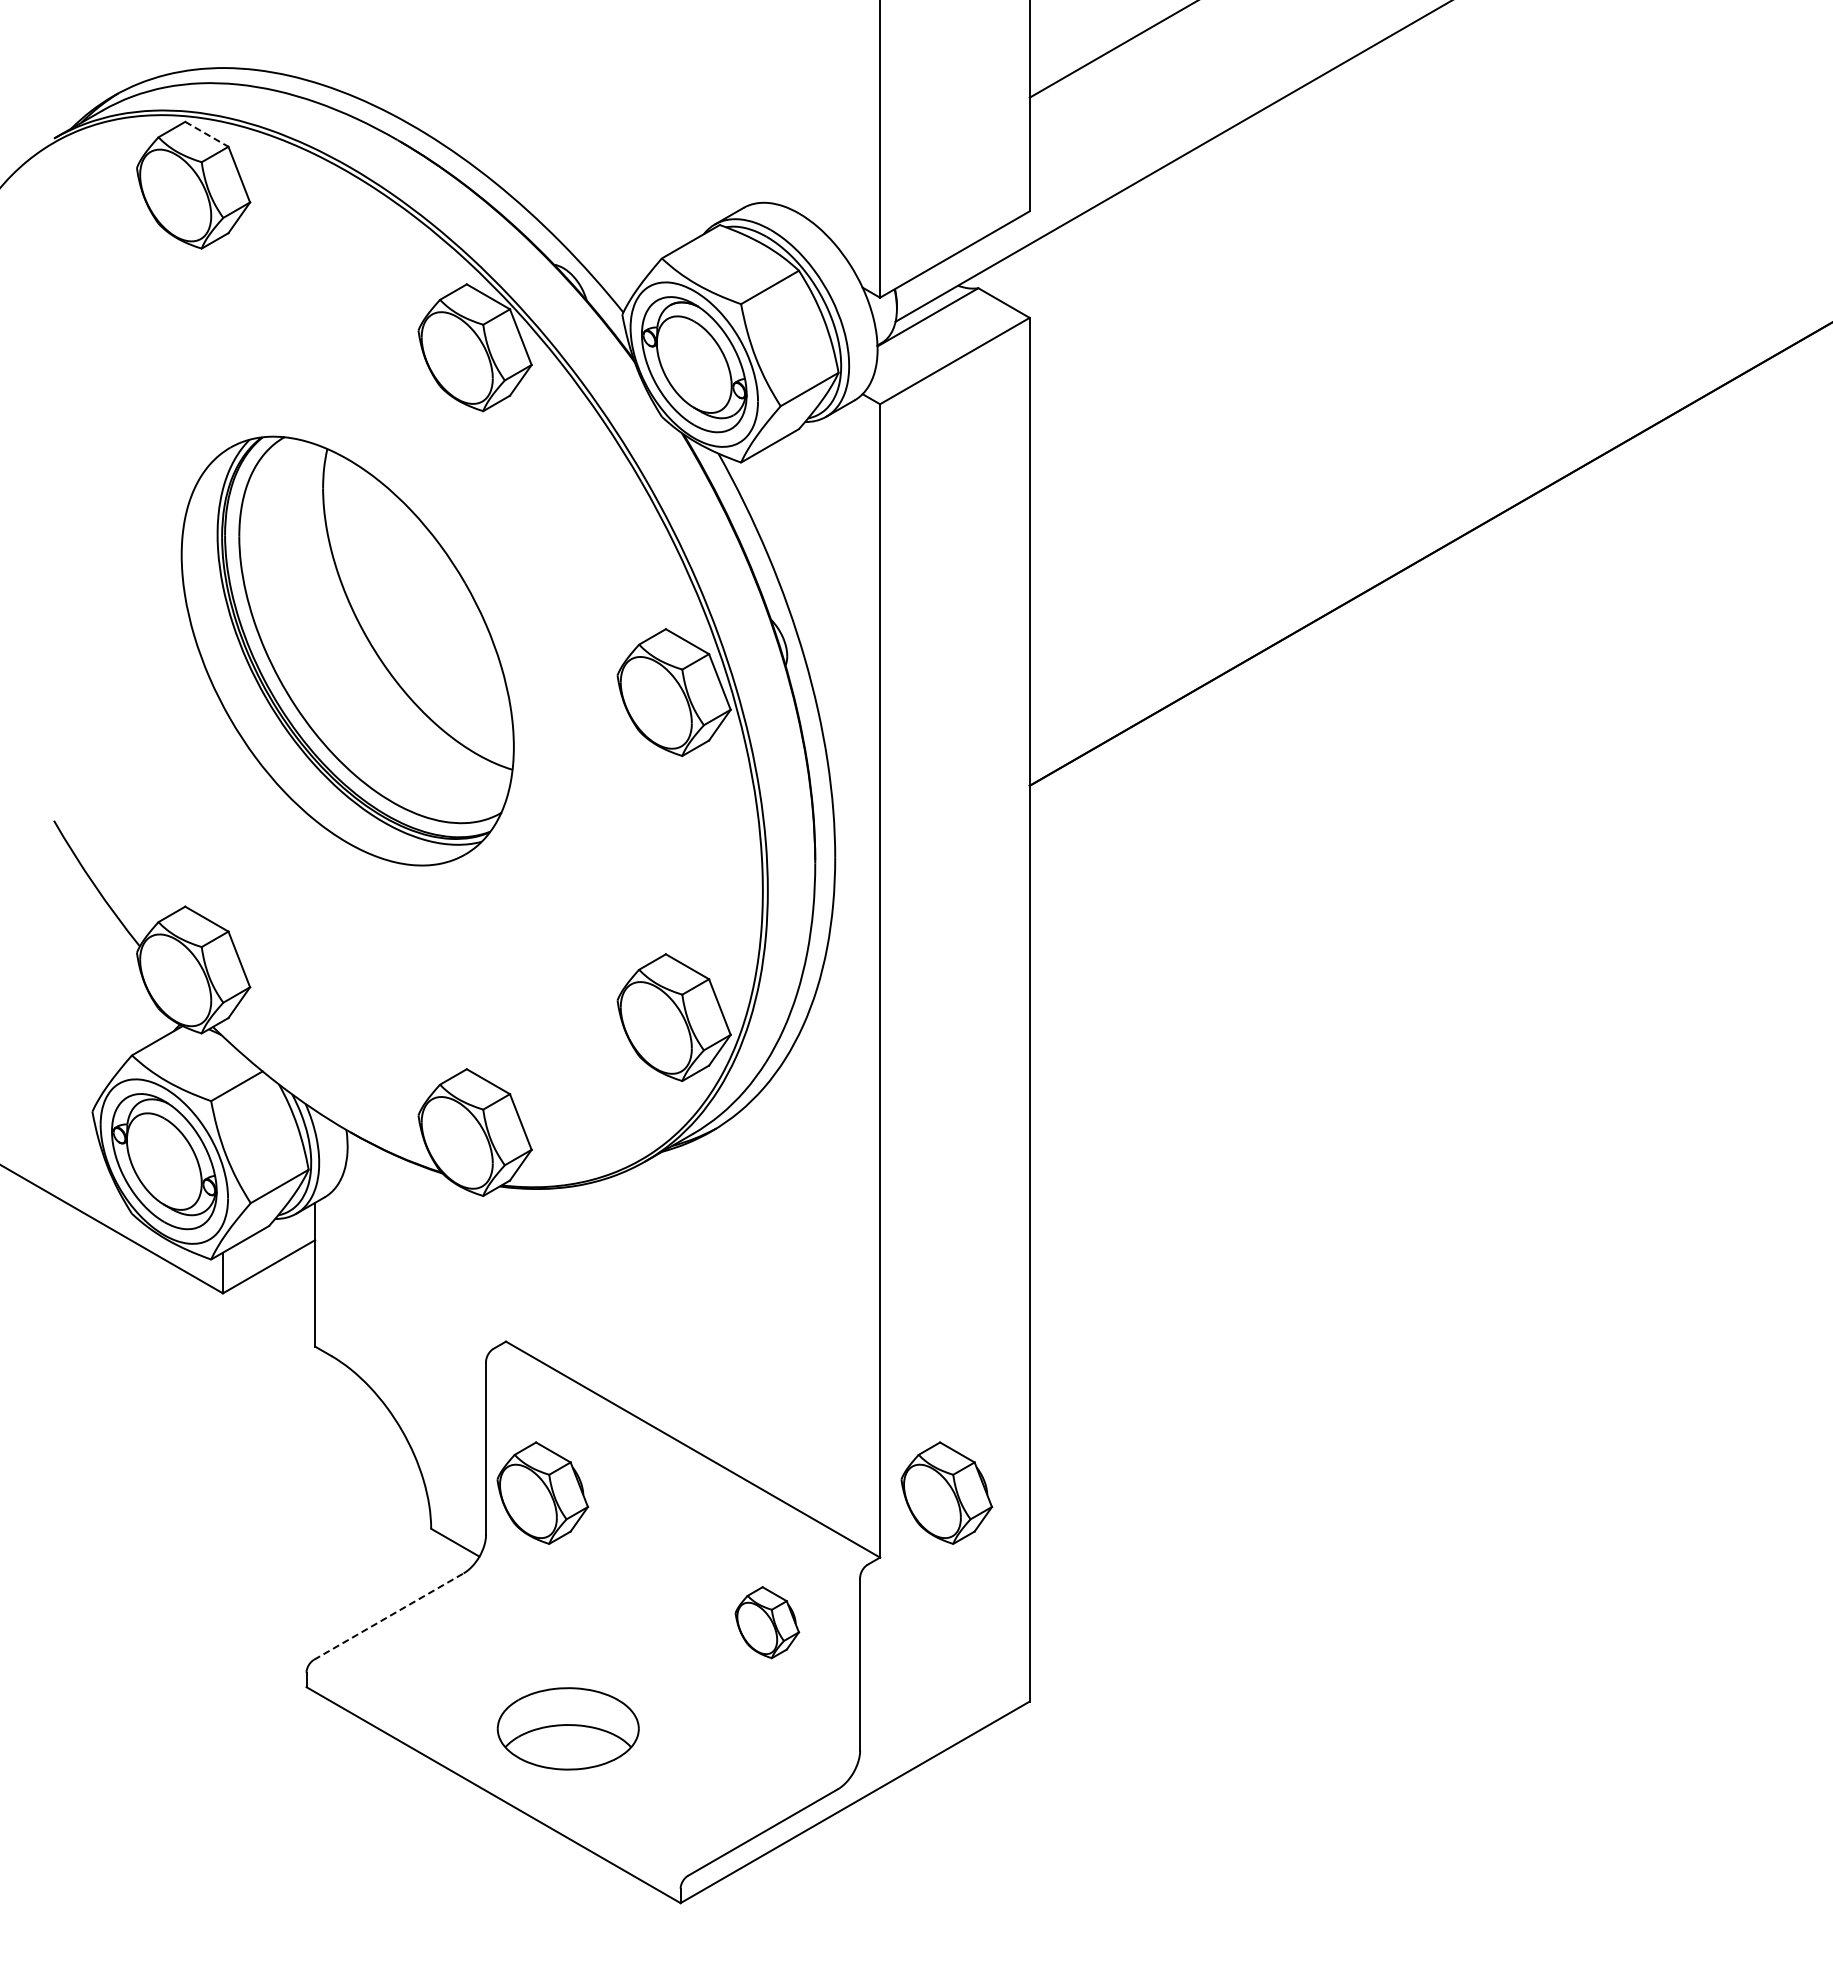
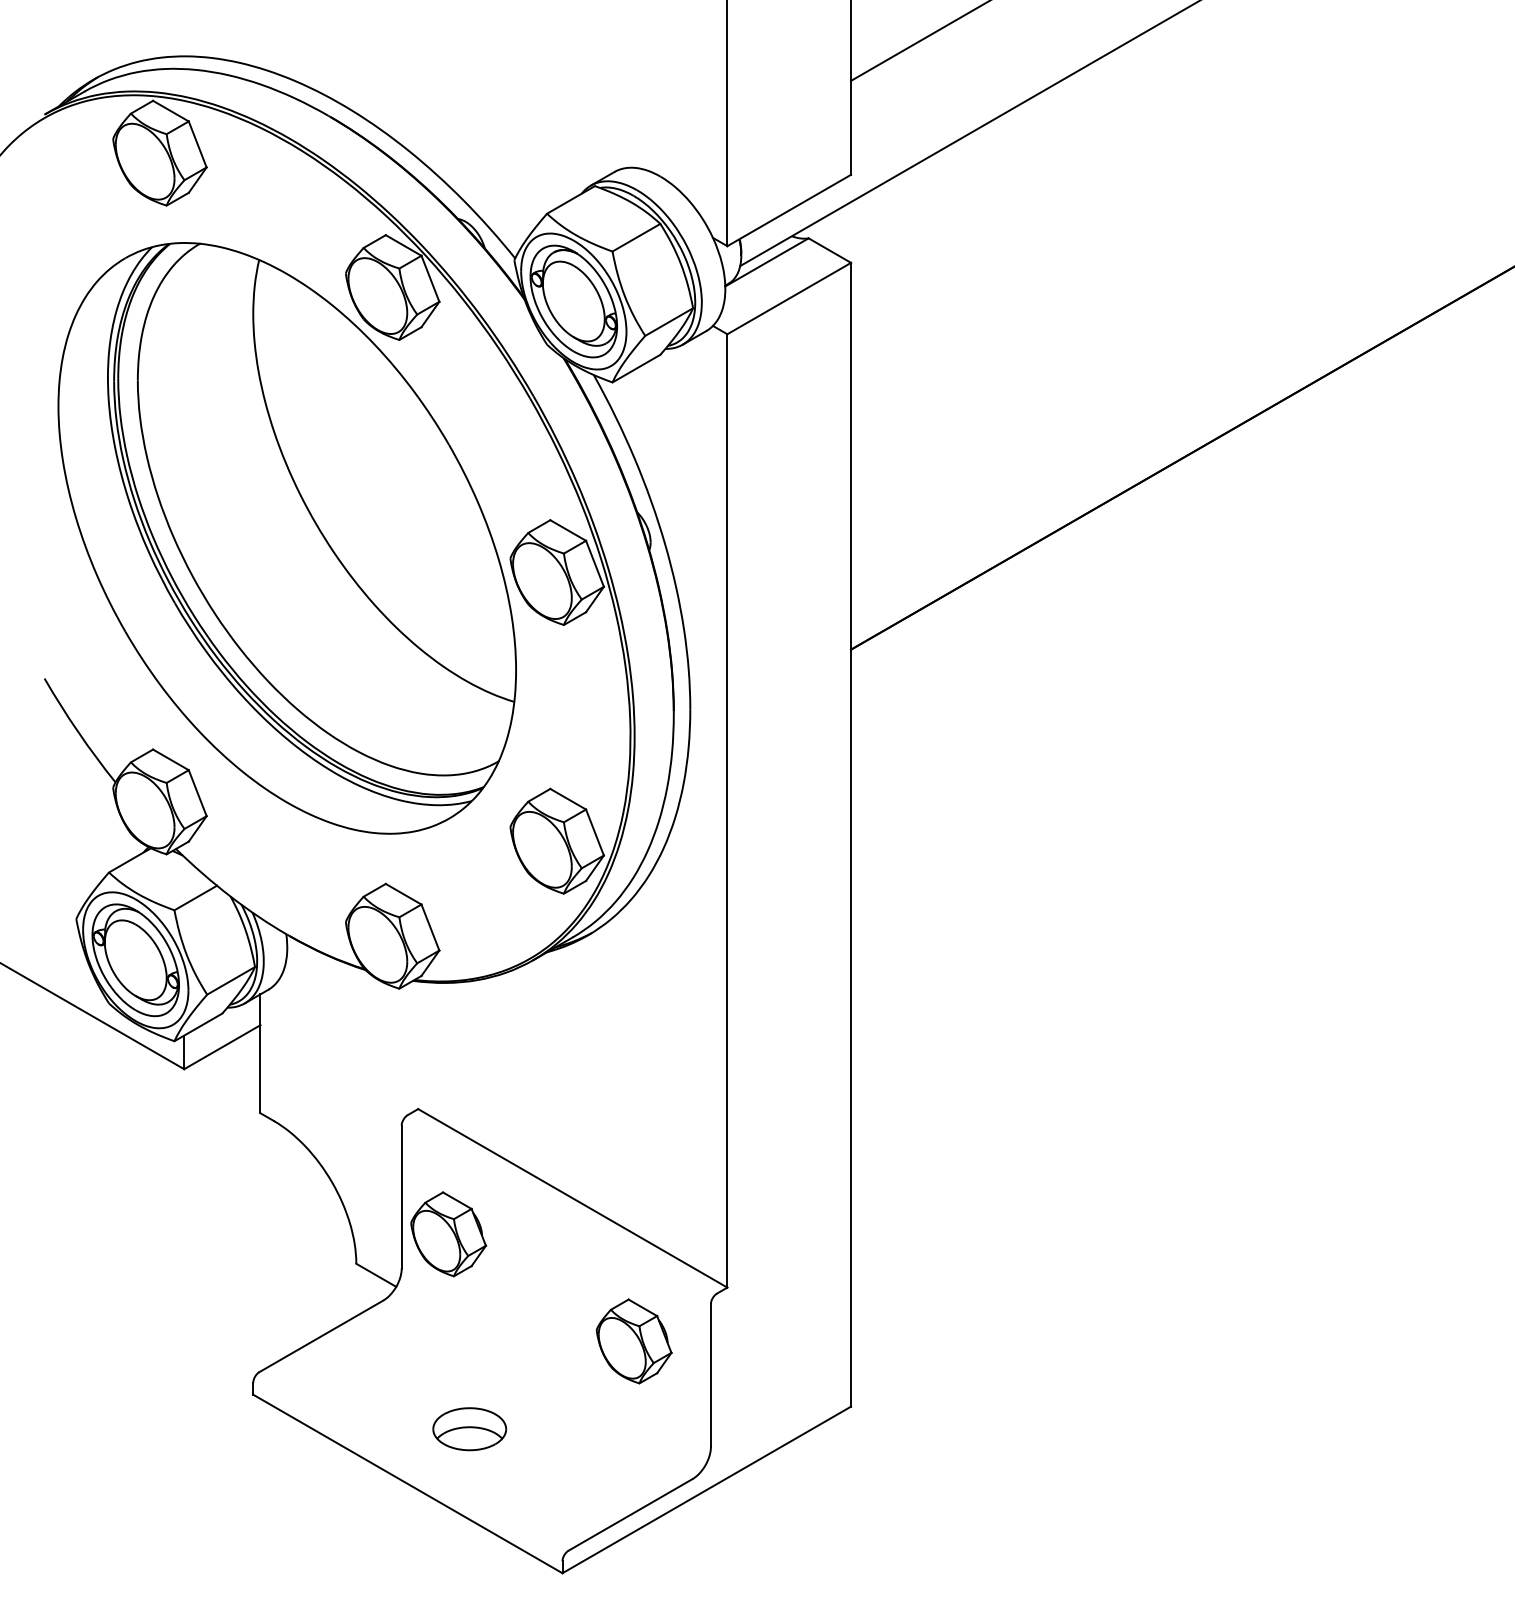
line: (206, 134) -> (170, 111), dashed -> solid
part: (347, 650) -> (287, 537), size x1.67
part: (946, 1492) -> (782, 1233), removed
line: (389, 1616) -> (321, 1336), dashed -> solid
part: (767, 1622) -> (634, 1341), size x1.43
part: (568, 1728) -> (469, 1428), size x0.62

